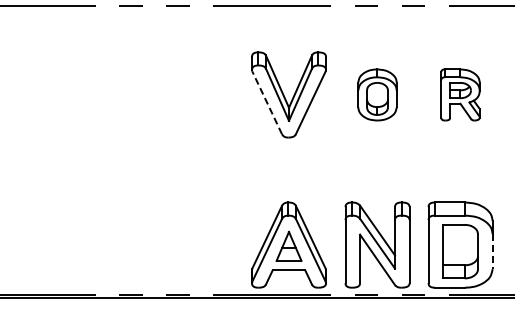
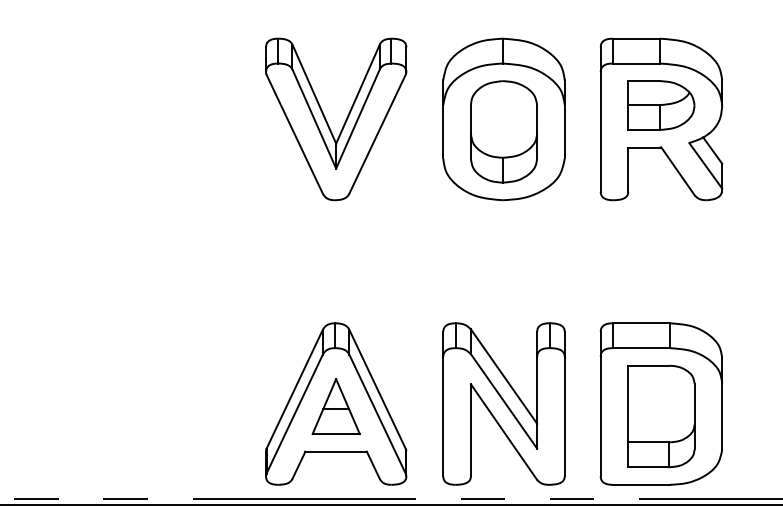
part: (377, 94) -> (503, 118), size x1.67
part: (460, 94) -> (661, 118), size x1.67
line: (267, 102) -> (295, 133), dashed -> solid
line: (492, 251) -> (721, 416), dashed -> solid

